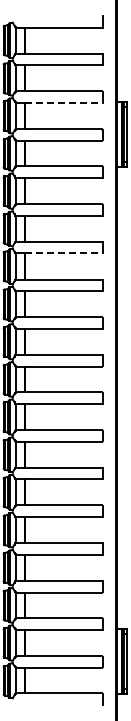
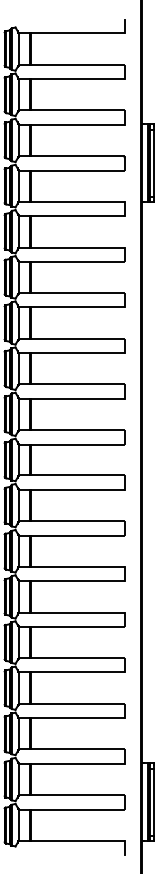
line: (63, 102) -> (77, 124), dashed -> solid
line: (63, 253) -> (77, 307), dashed -> solid

